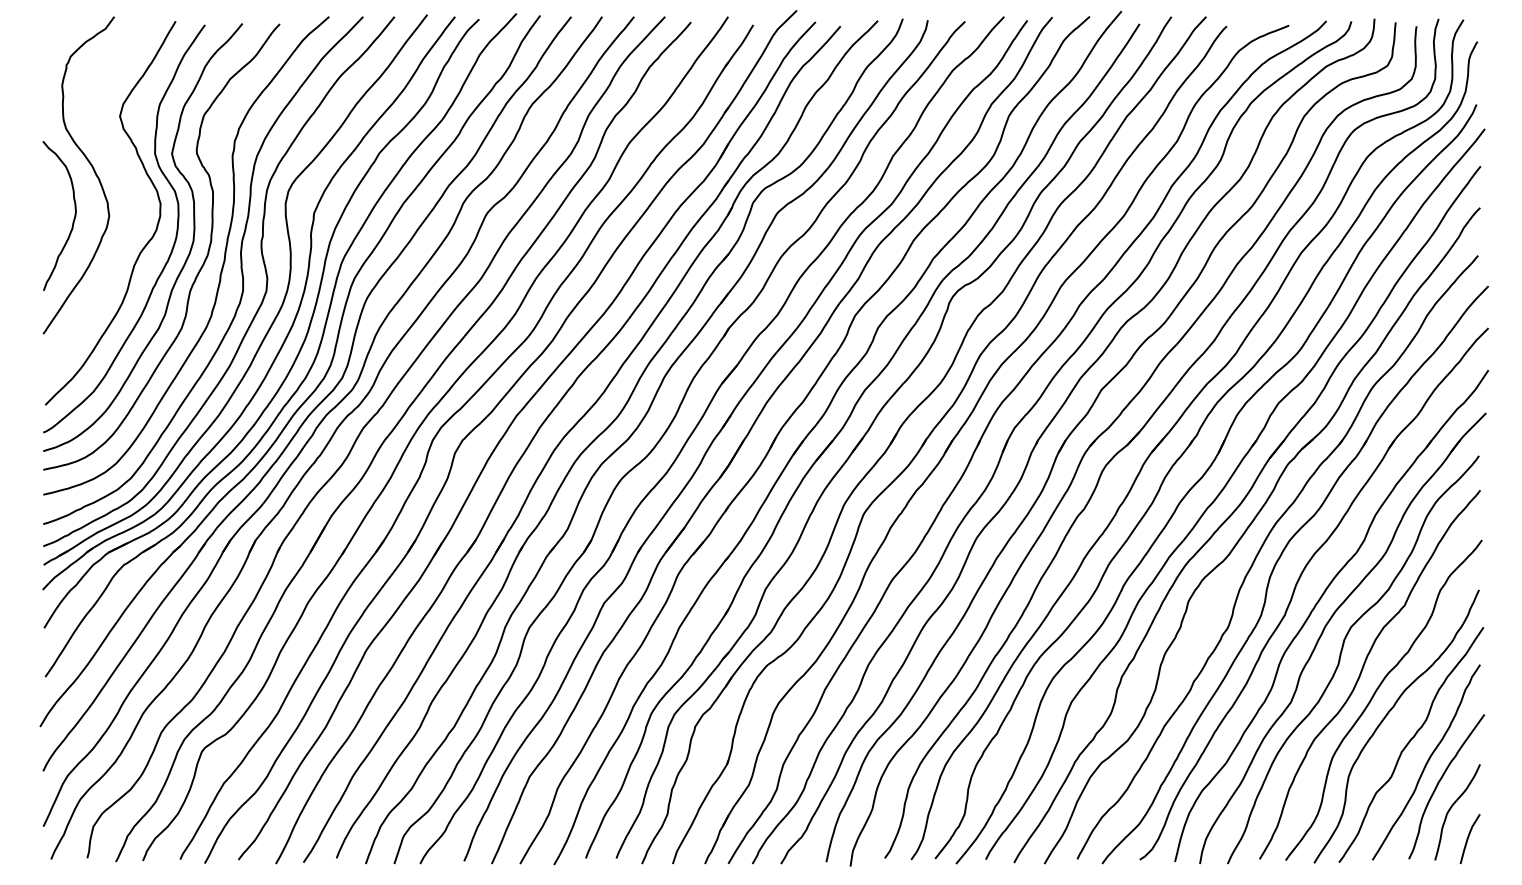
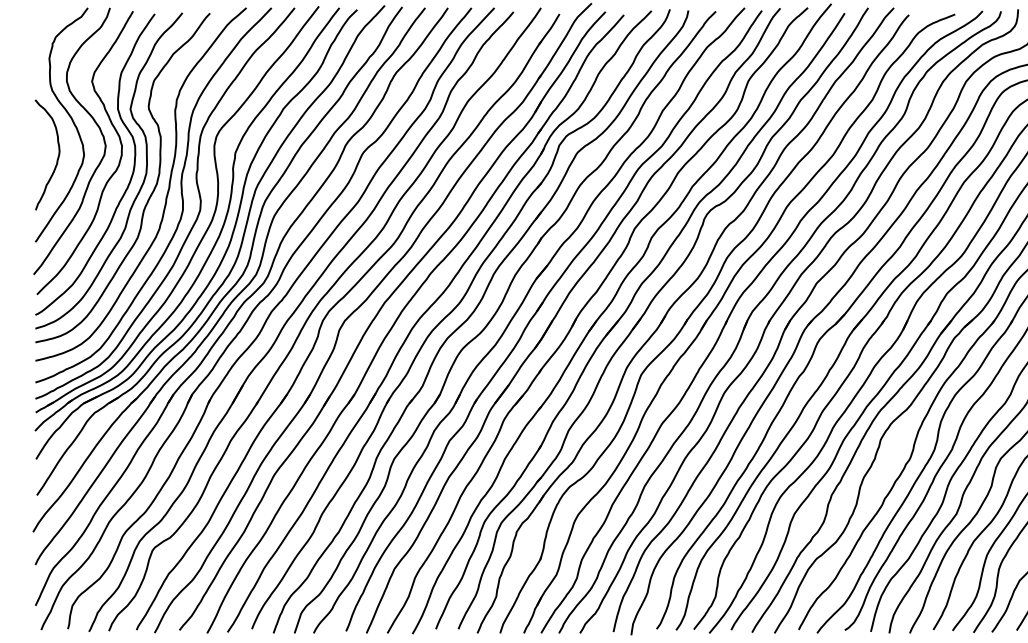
curve: (124, 173) -> (95, 123), added

